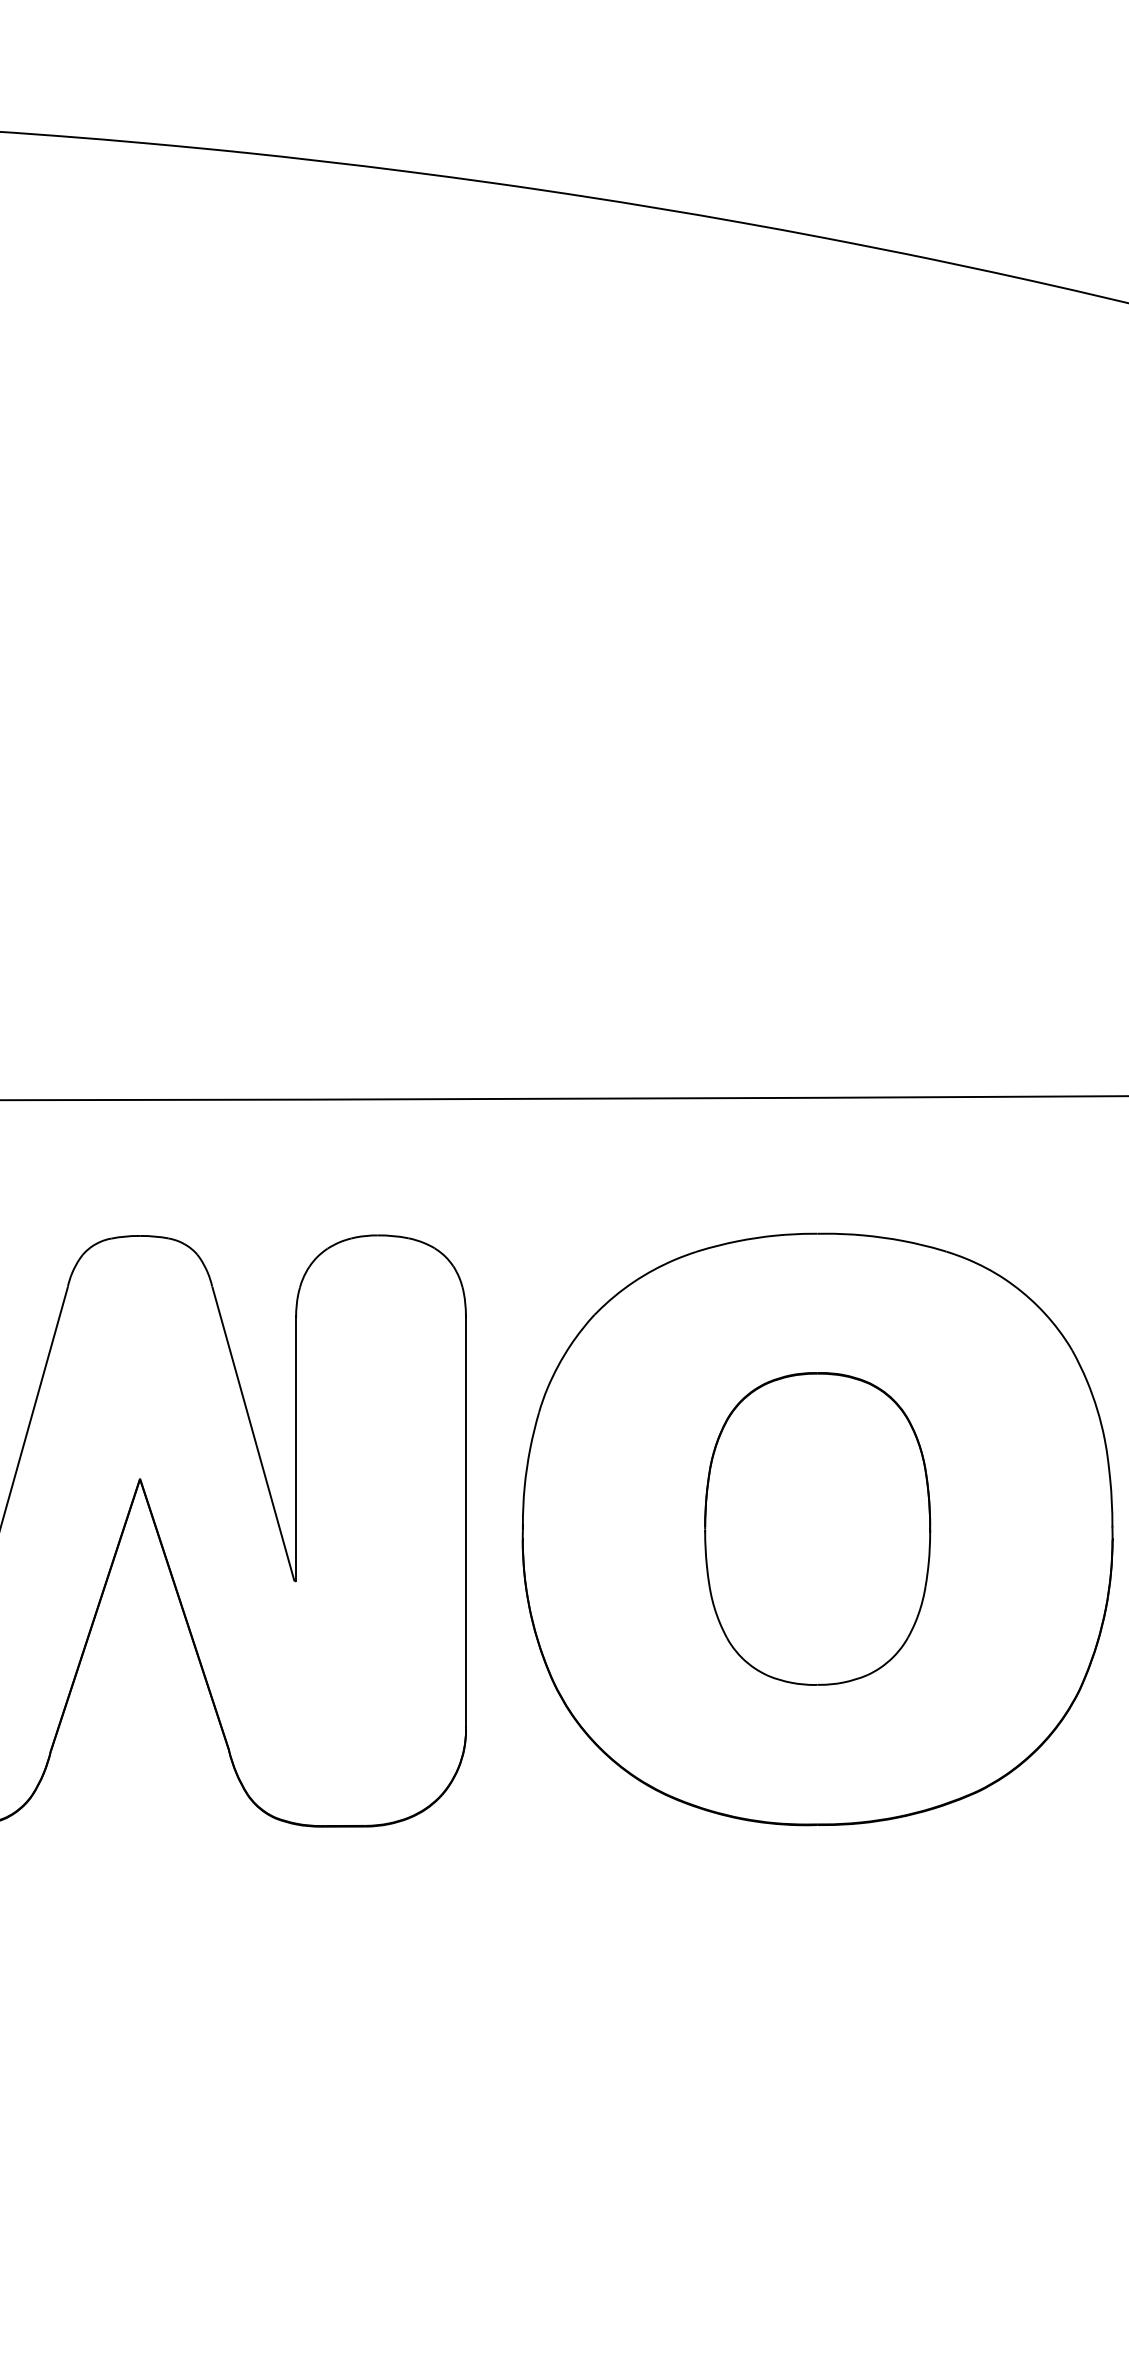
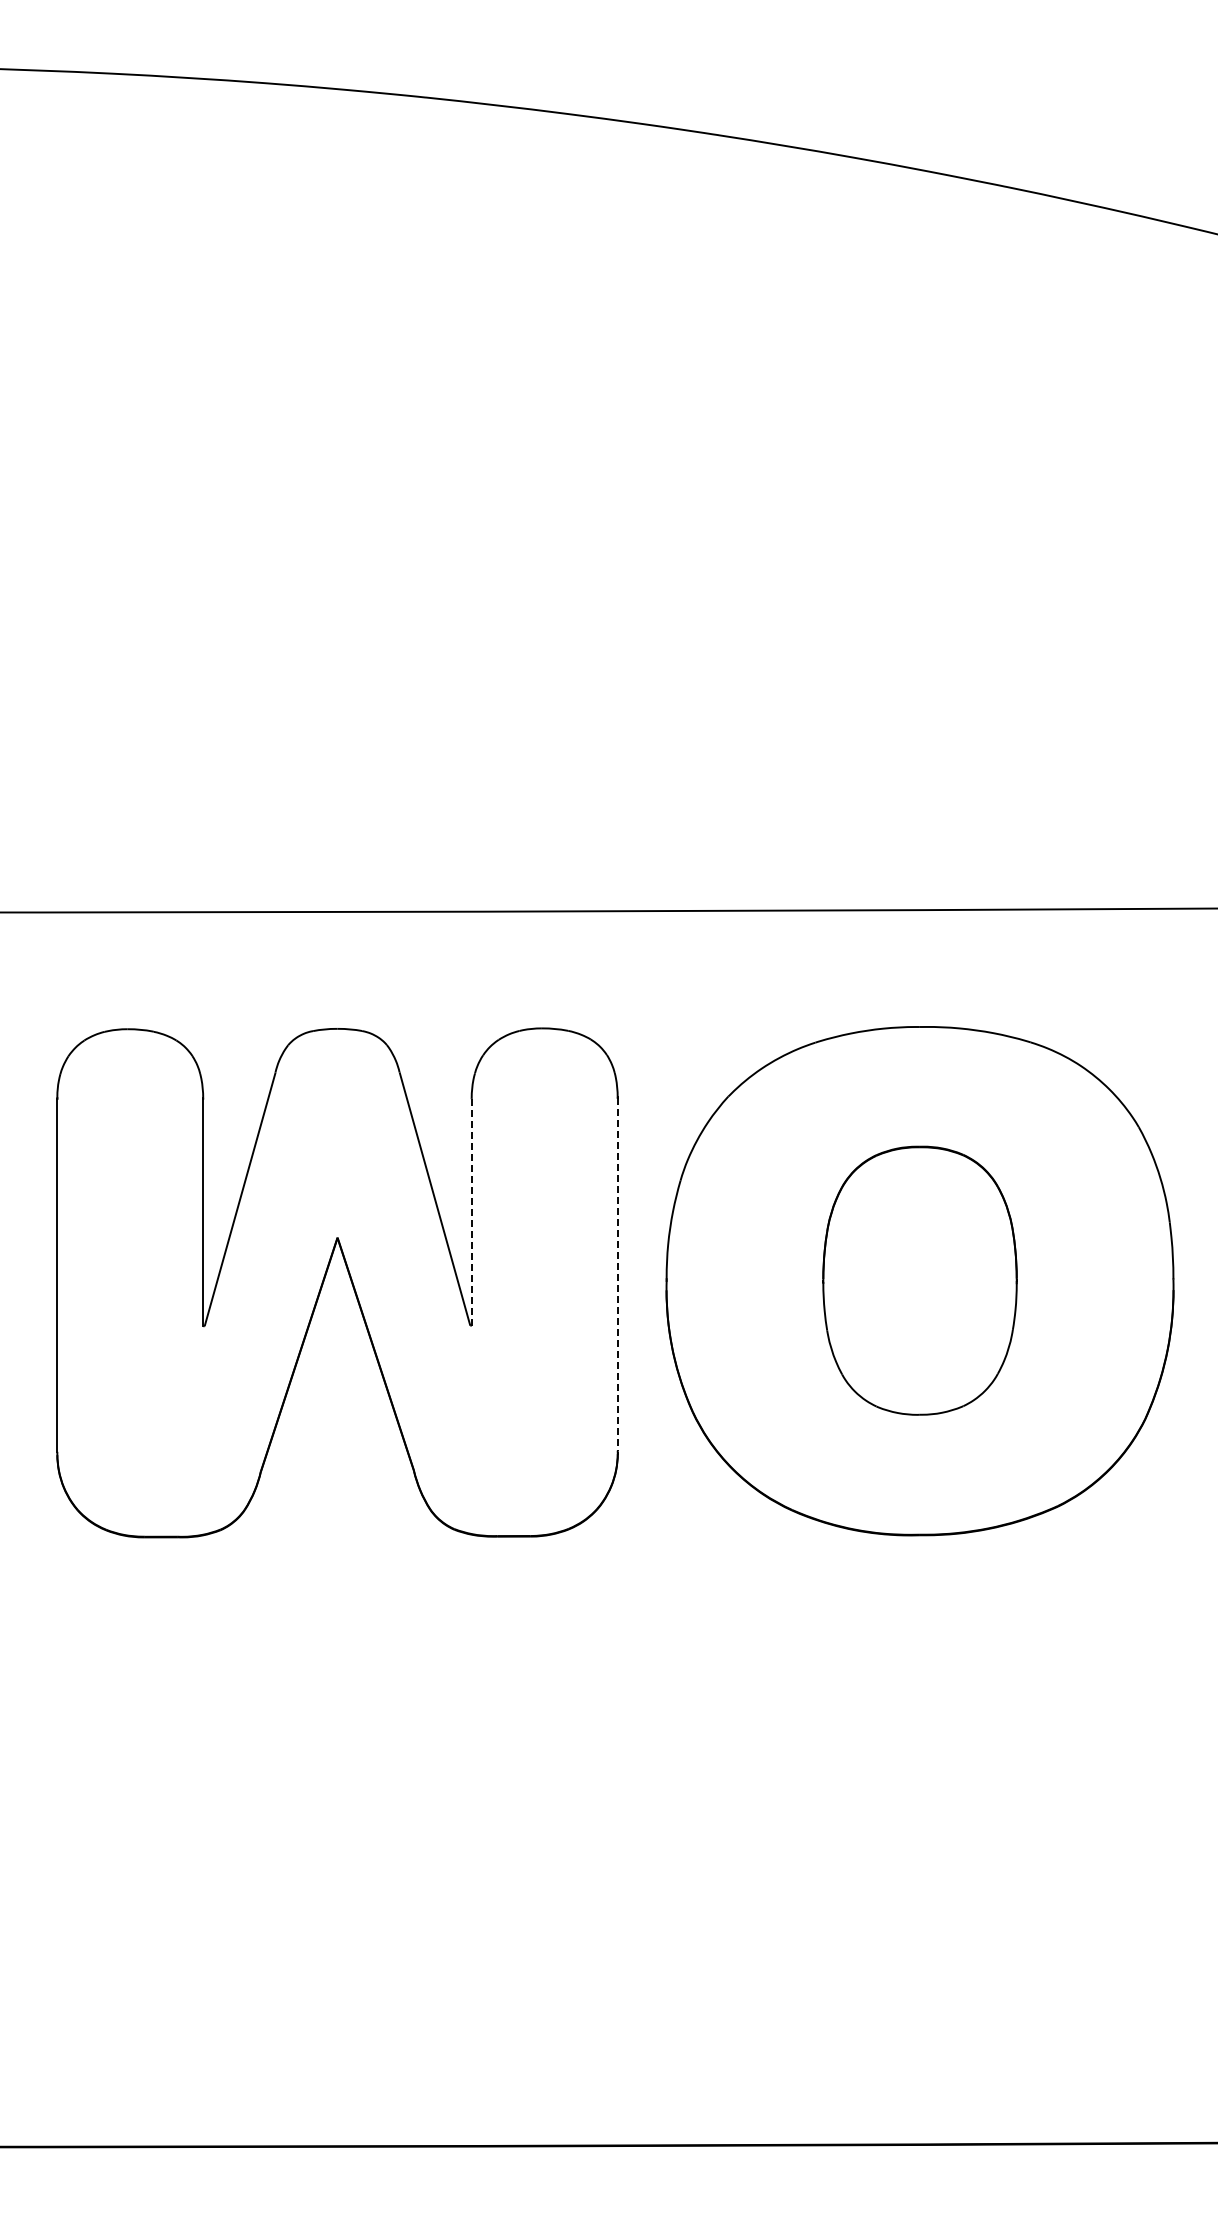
line: (295, 1449) -> (471, 1212), solid -> dashed
line: (465, 1521) -> (617, 1274), solid -> dashed

